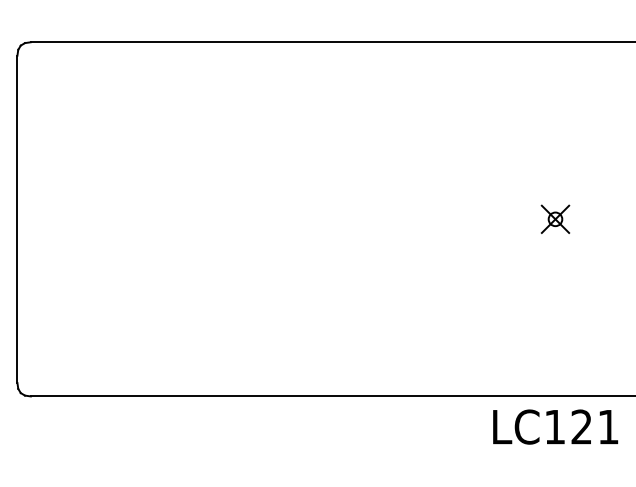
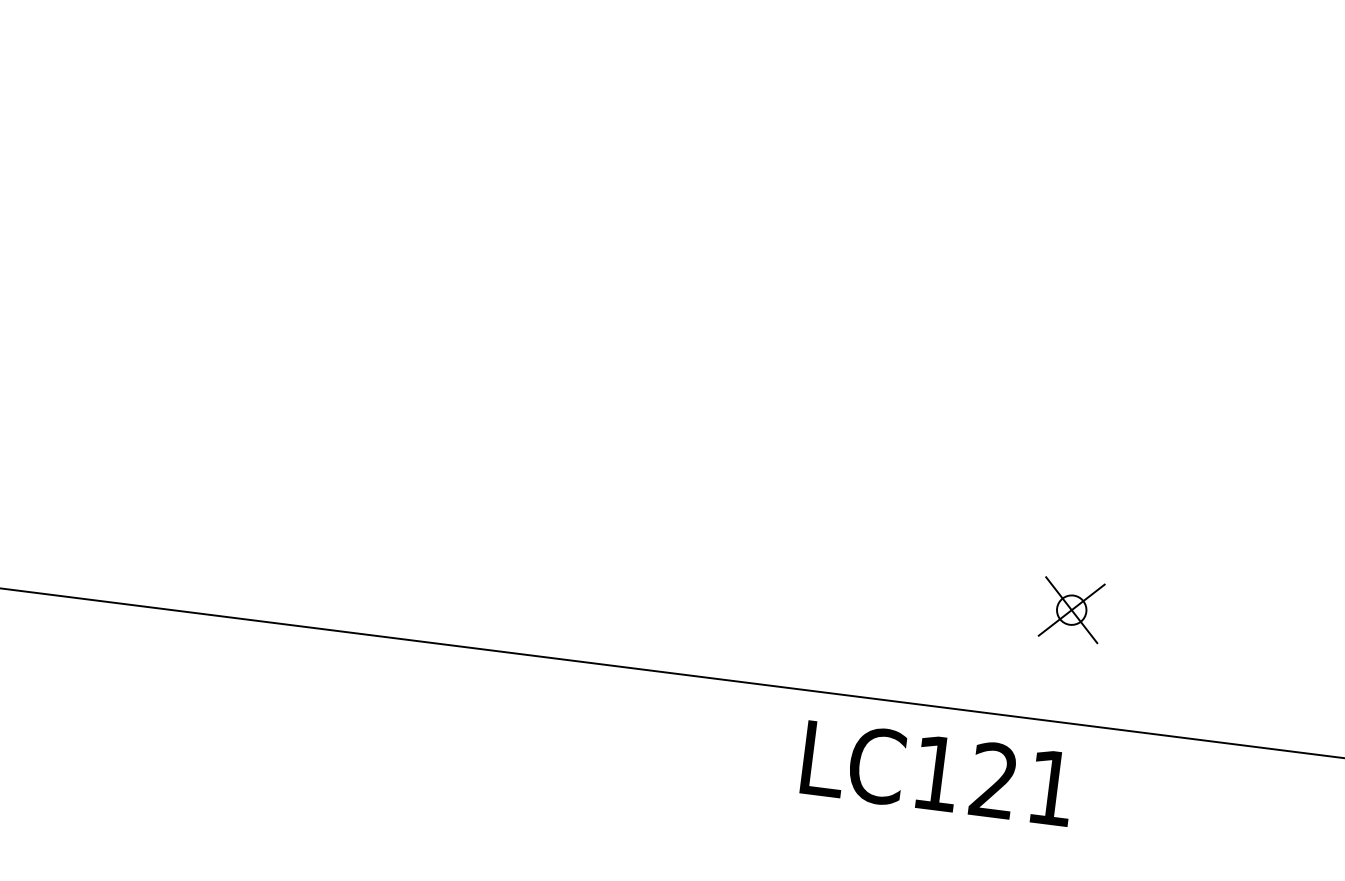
part: (555, 218) -> (1071, 608), moved
text: (555, 426) -> (937, 772), moved

